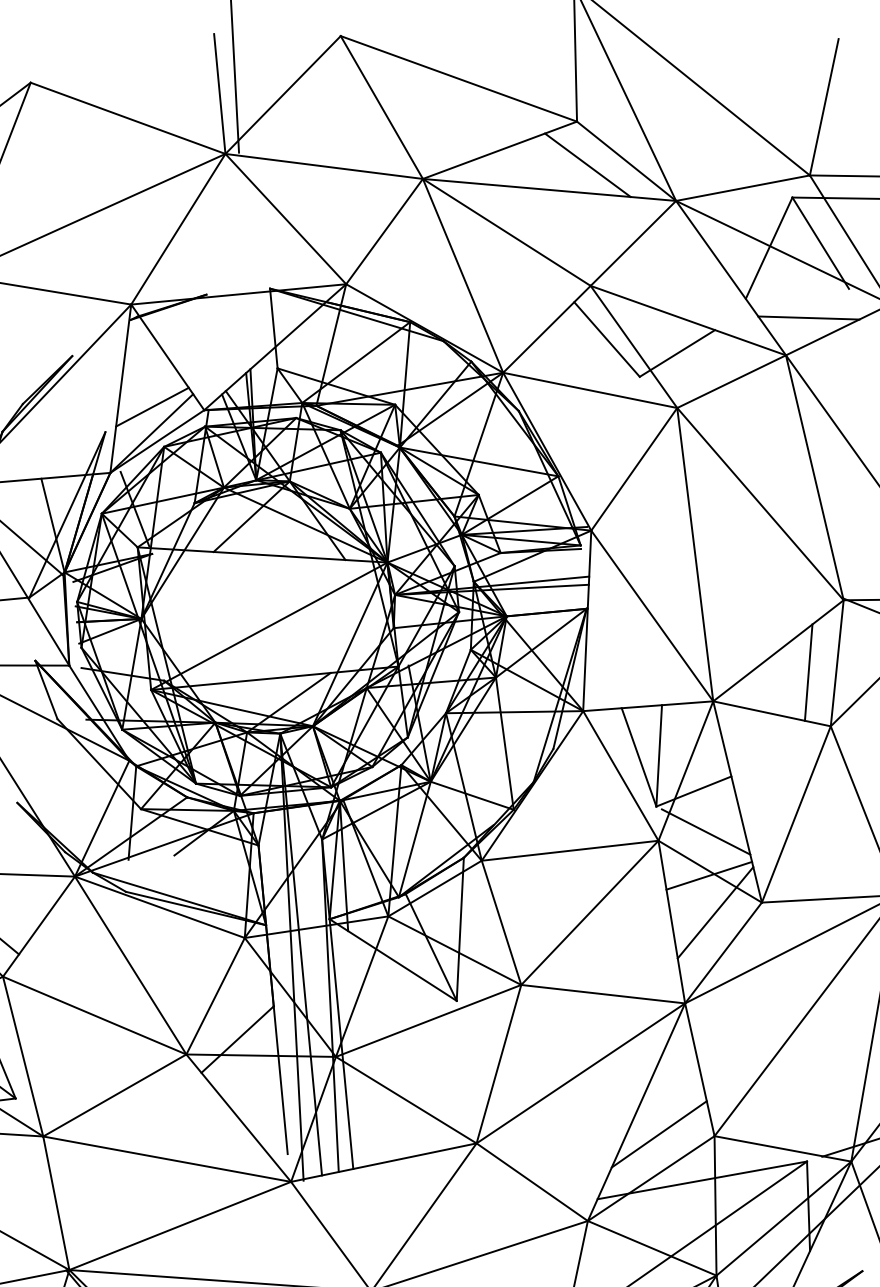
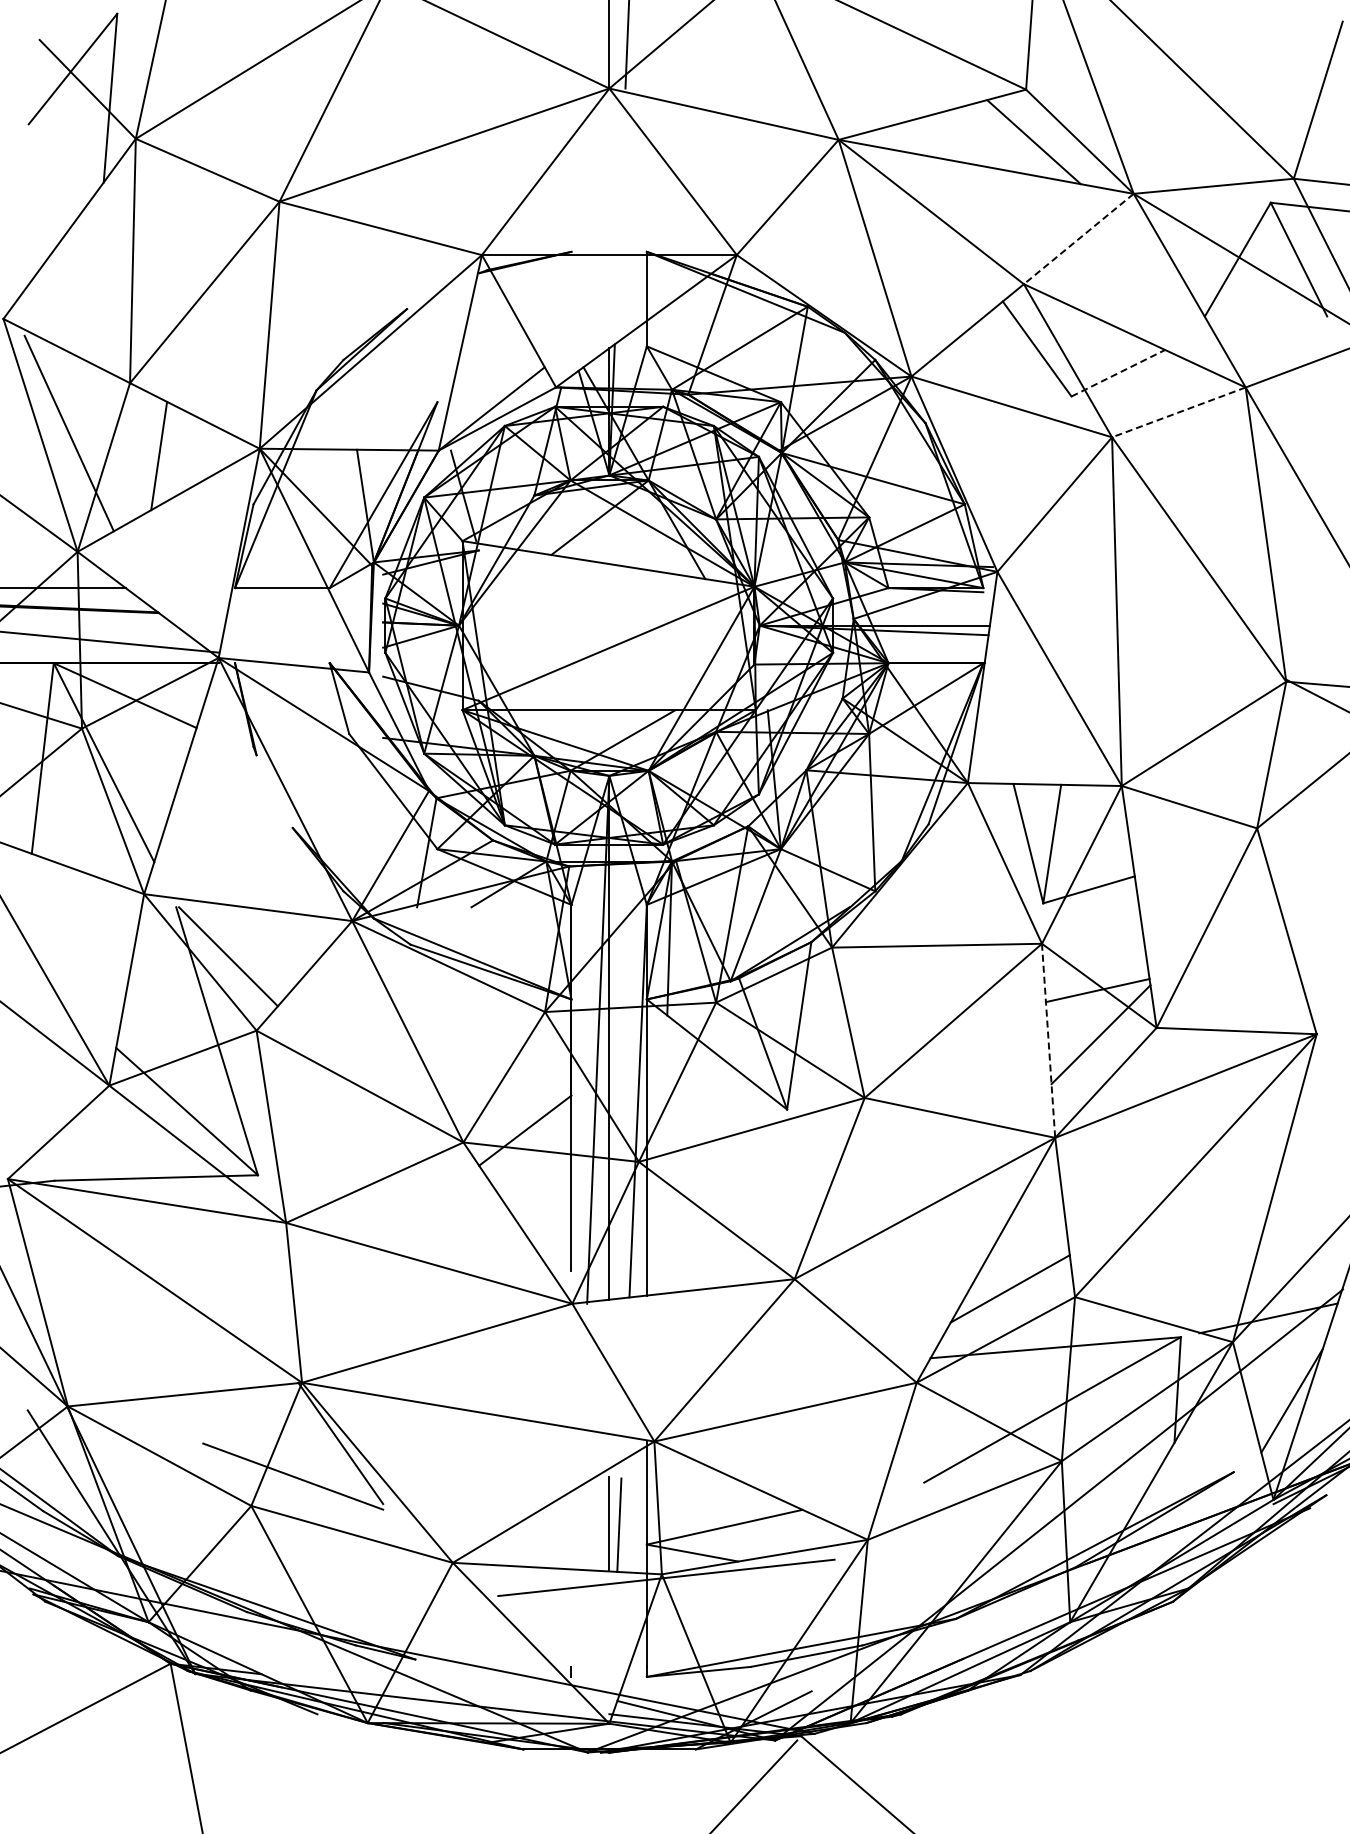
line: (633, 243) -> (1078, 239), solid -> dashed
line: (808, 317) -> (1276, 345), removed
line: (677, 353) -> (1118, 373), solid -> dashed
line: (731, 381) -> (1178, 412), solid -> dashed
line: (152, 406) -> (495, 377), removed
line: (808, 672) -> (1236, 762), removed
line: (705, 831) -> (1098, 938), removed
line: (671, 922) -> (1048, 1041), solid -> dashed

